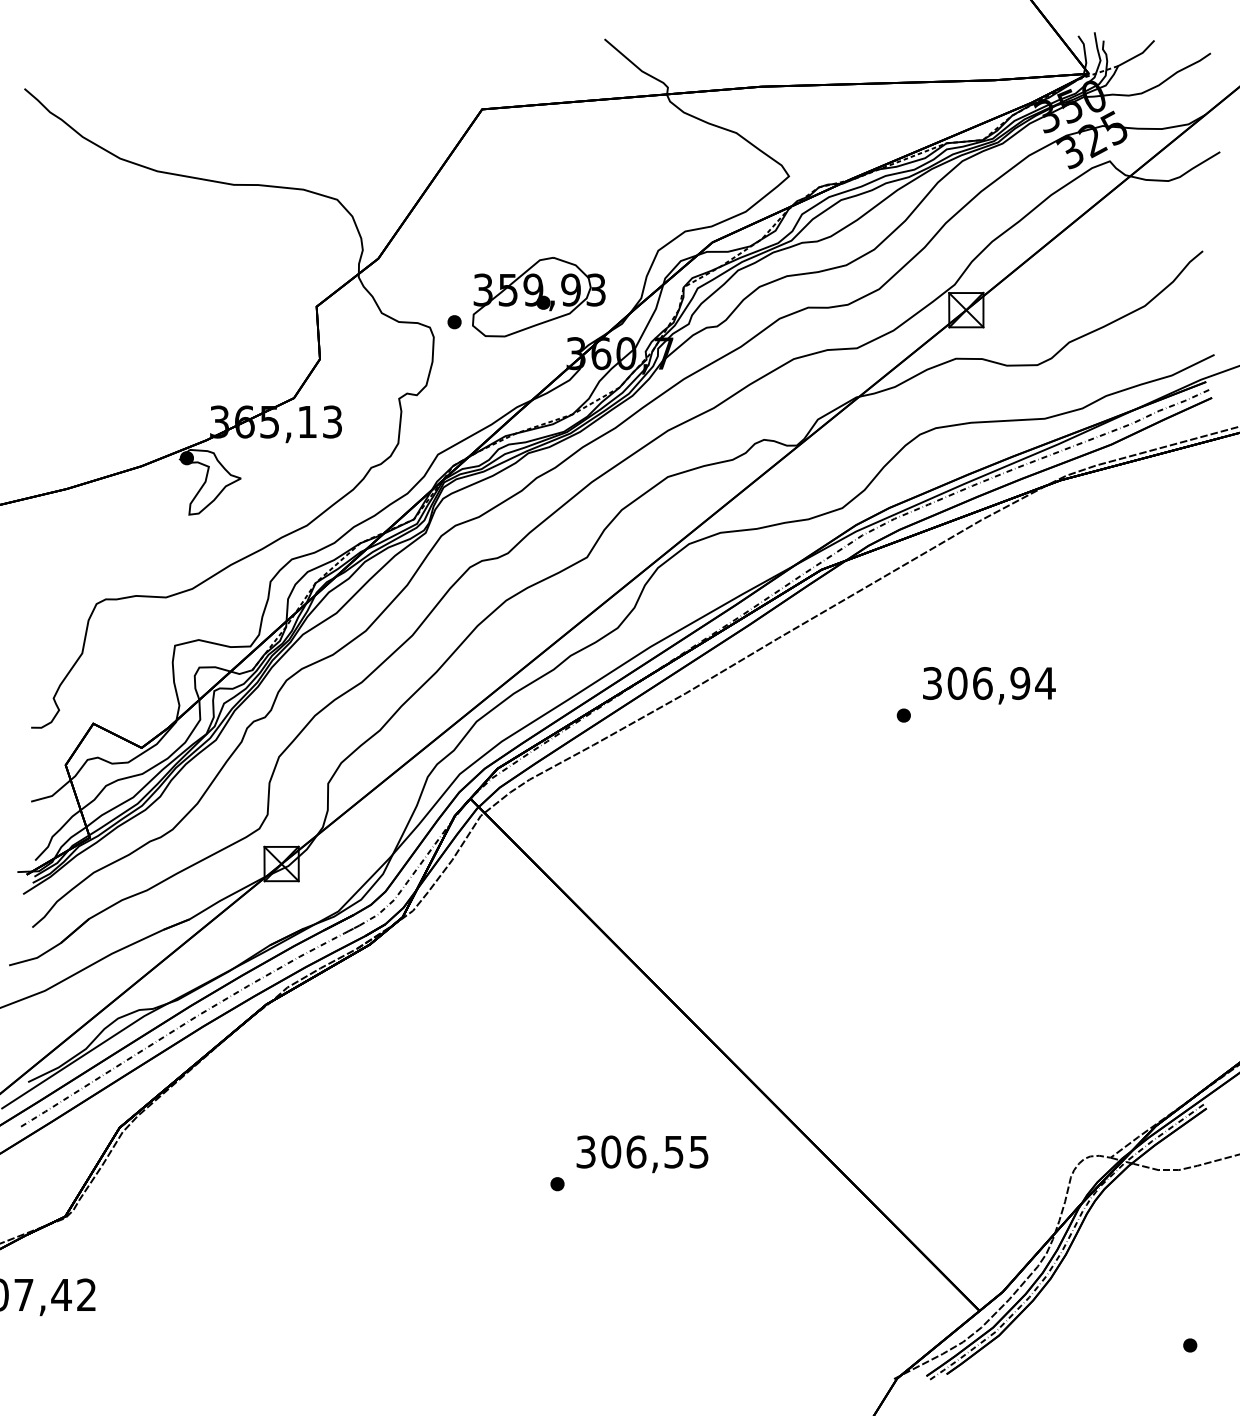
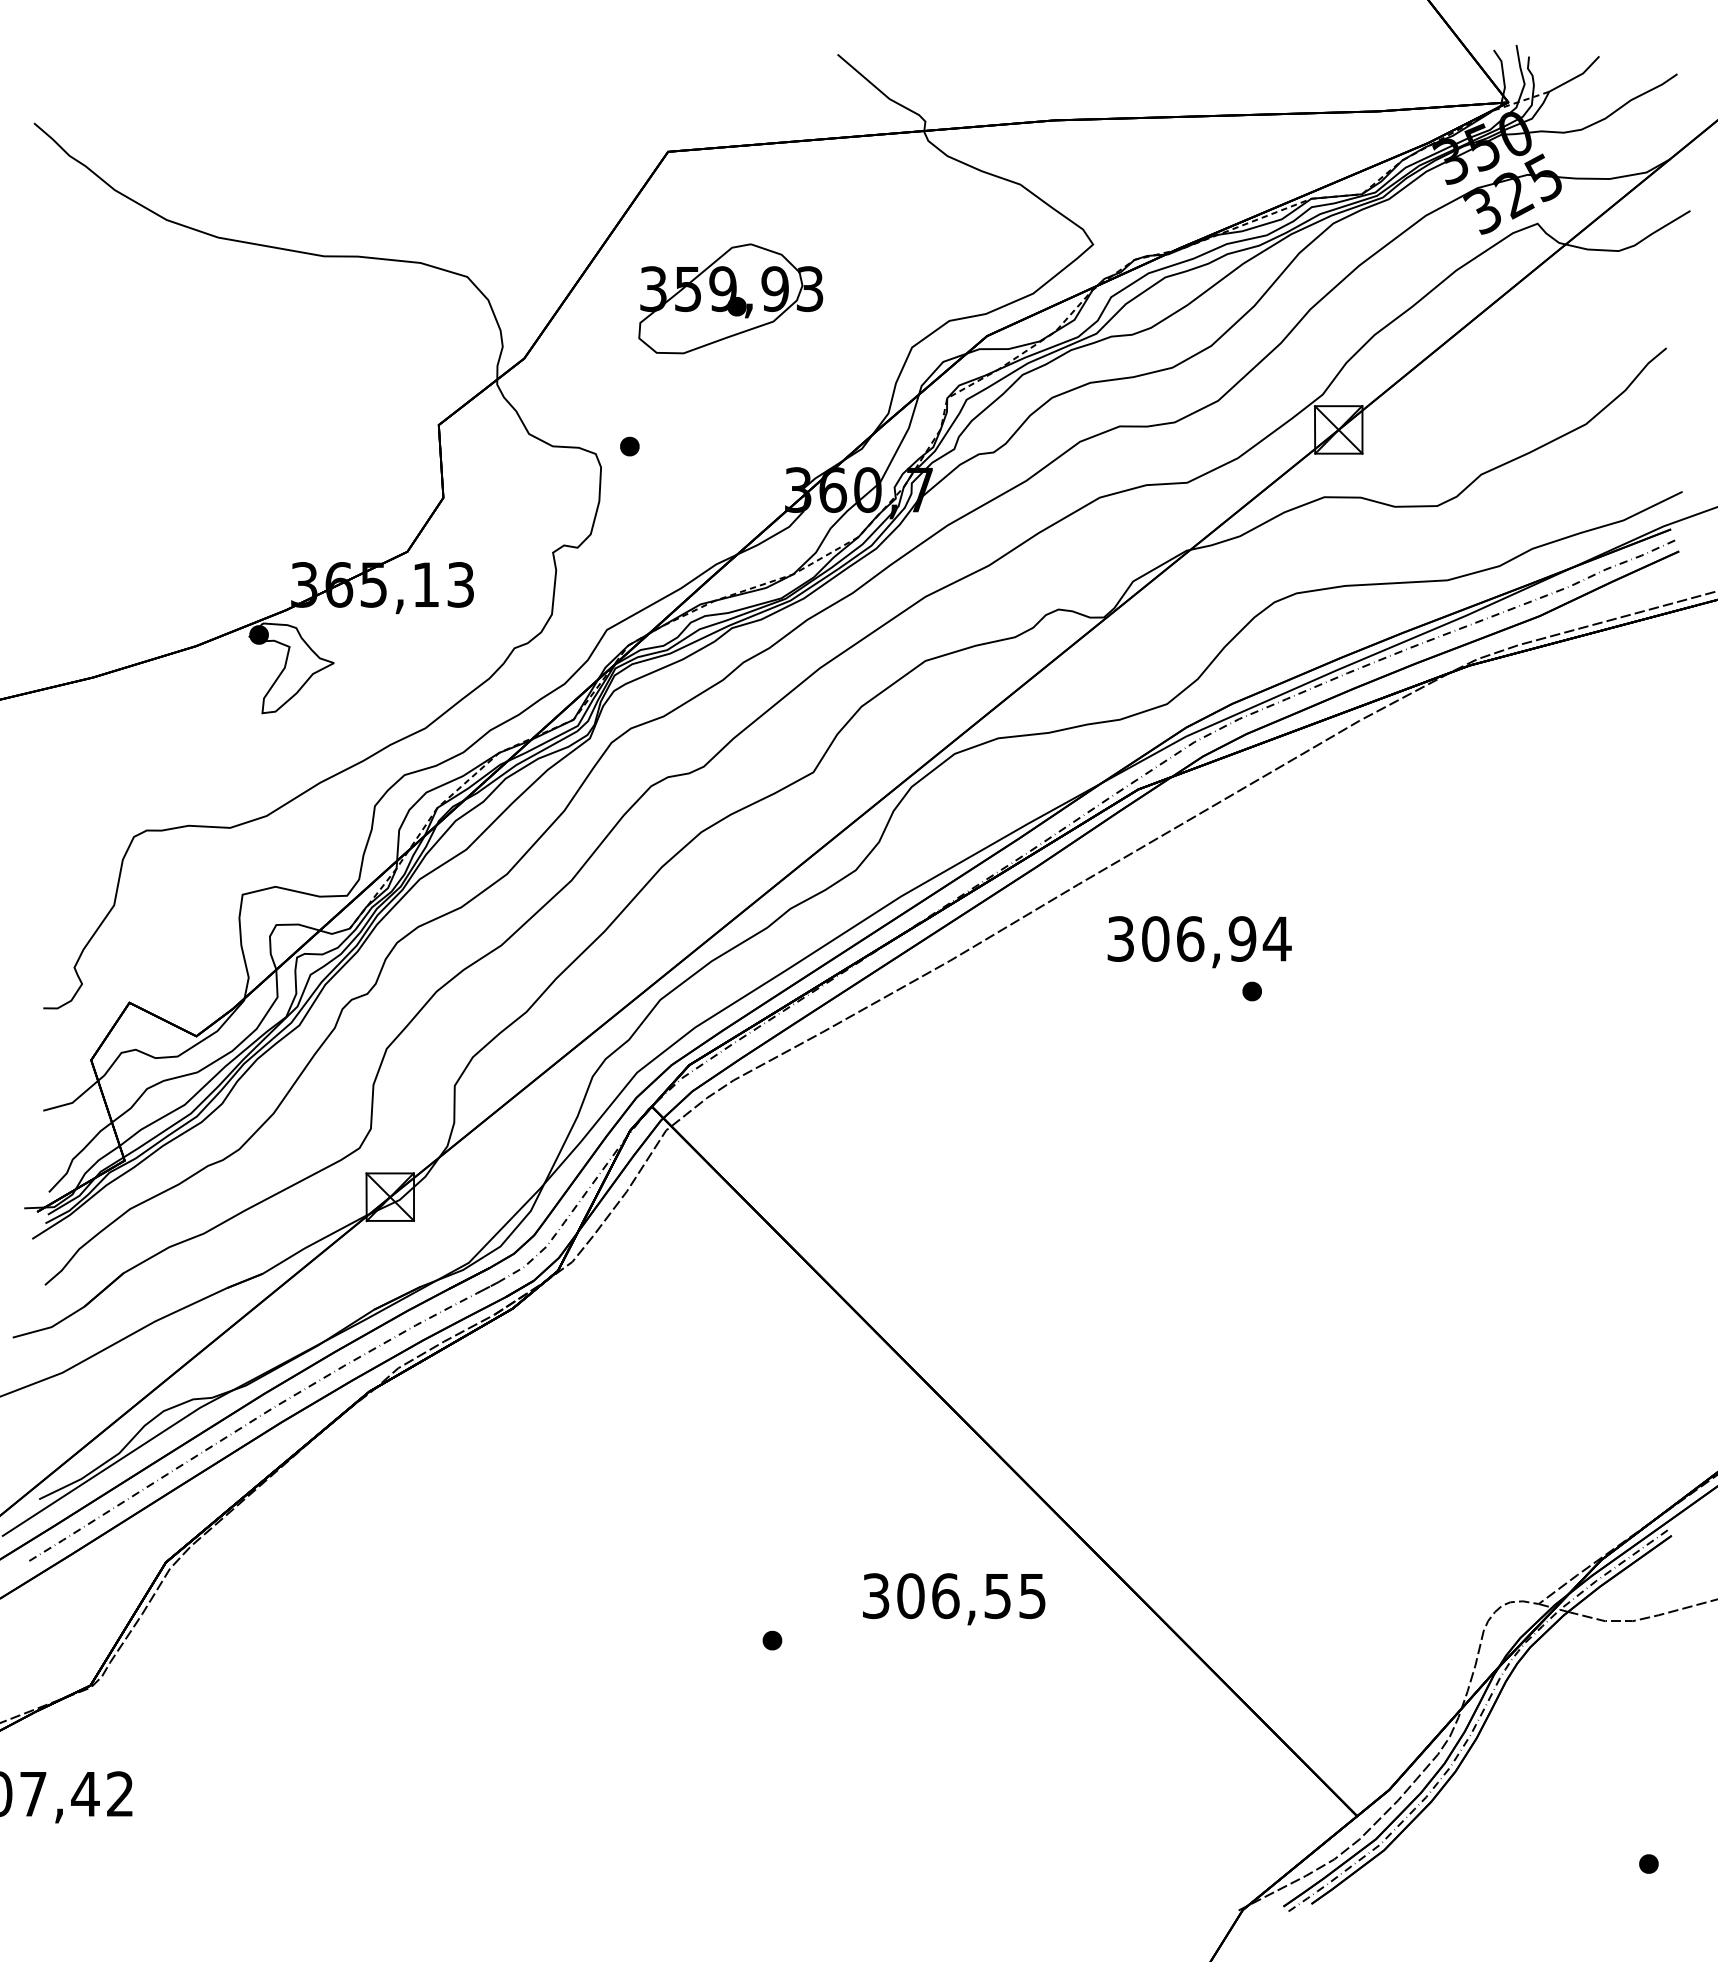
part: (538, 296) -> (730, 298), moved
text: (989, 685) -> (1199, 942), moved
text: (642, 1154) -> (954, 1599), moved

